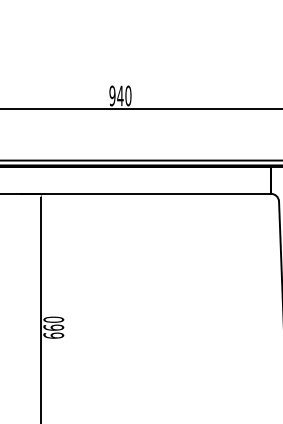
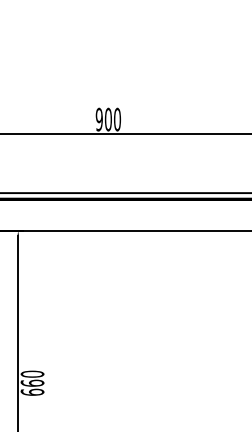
text: (120, 95) -> (108, 119), 940 -> 900

